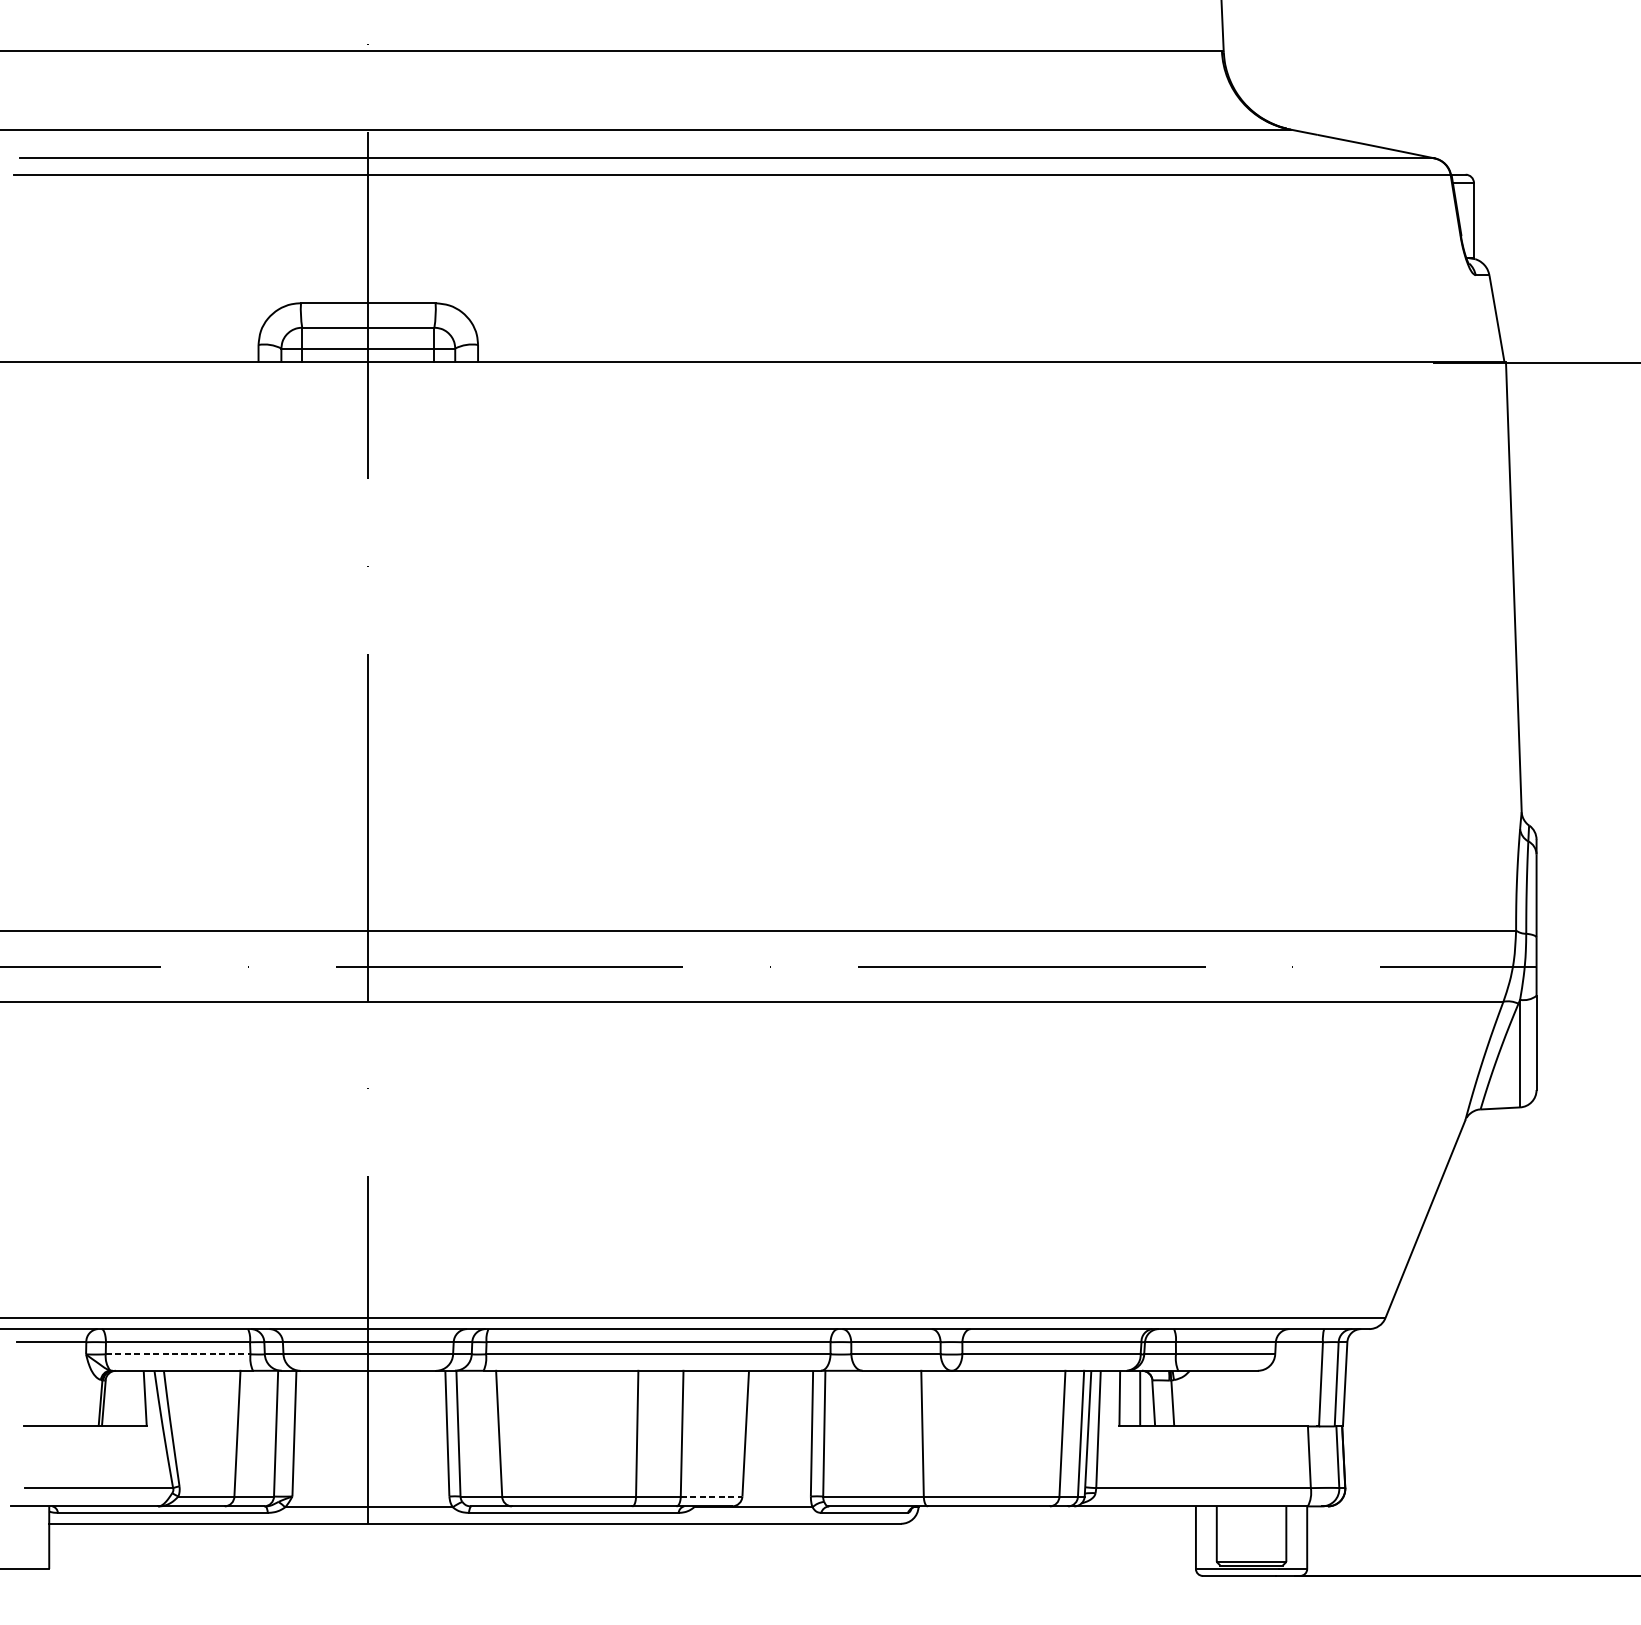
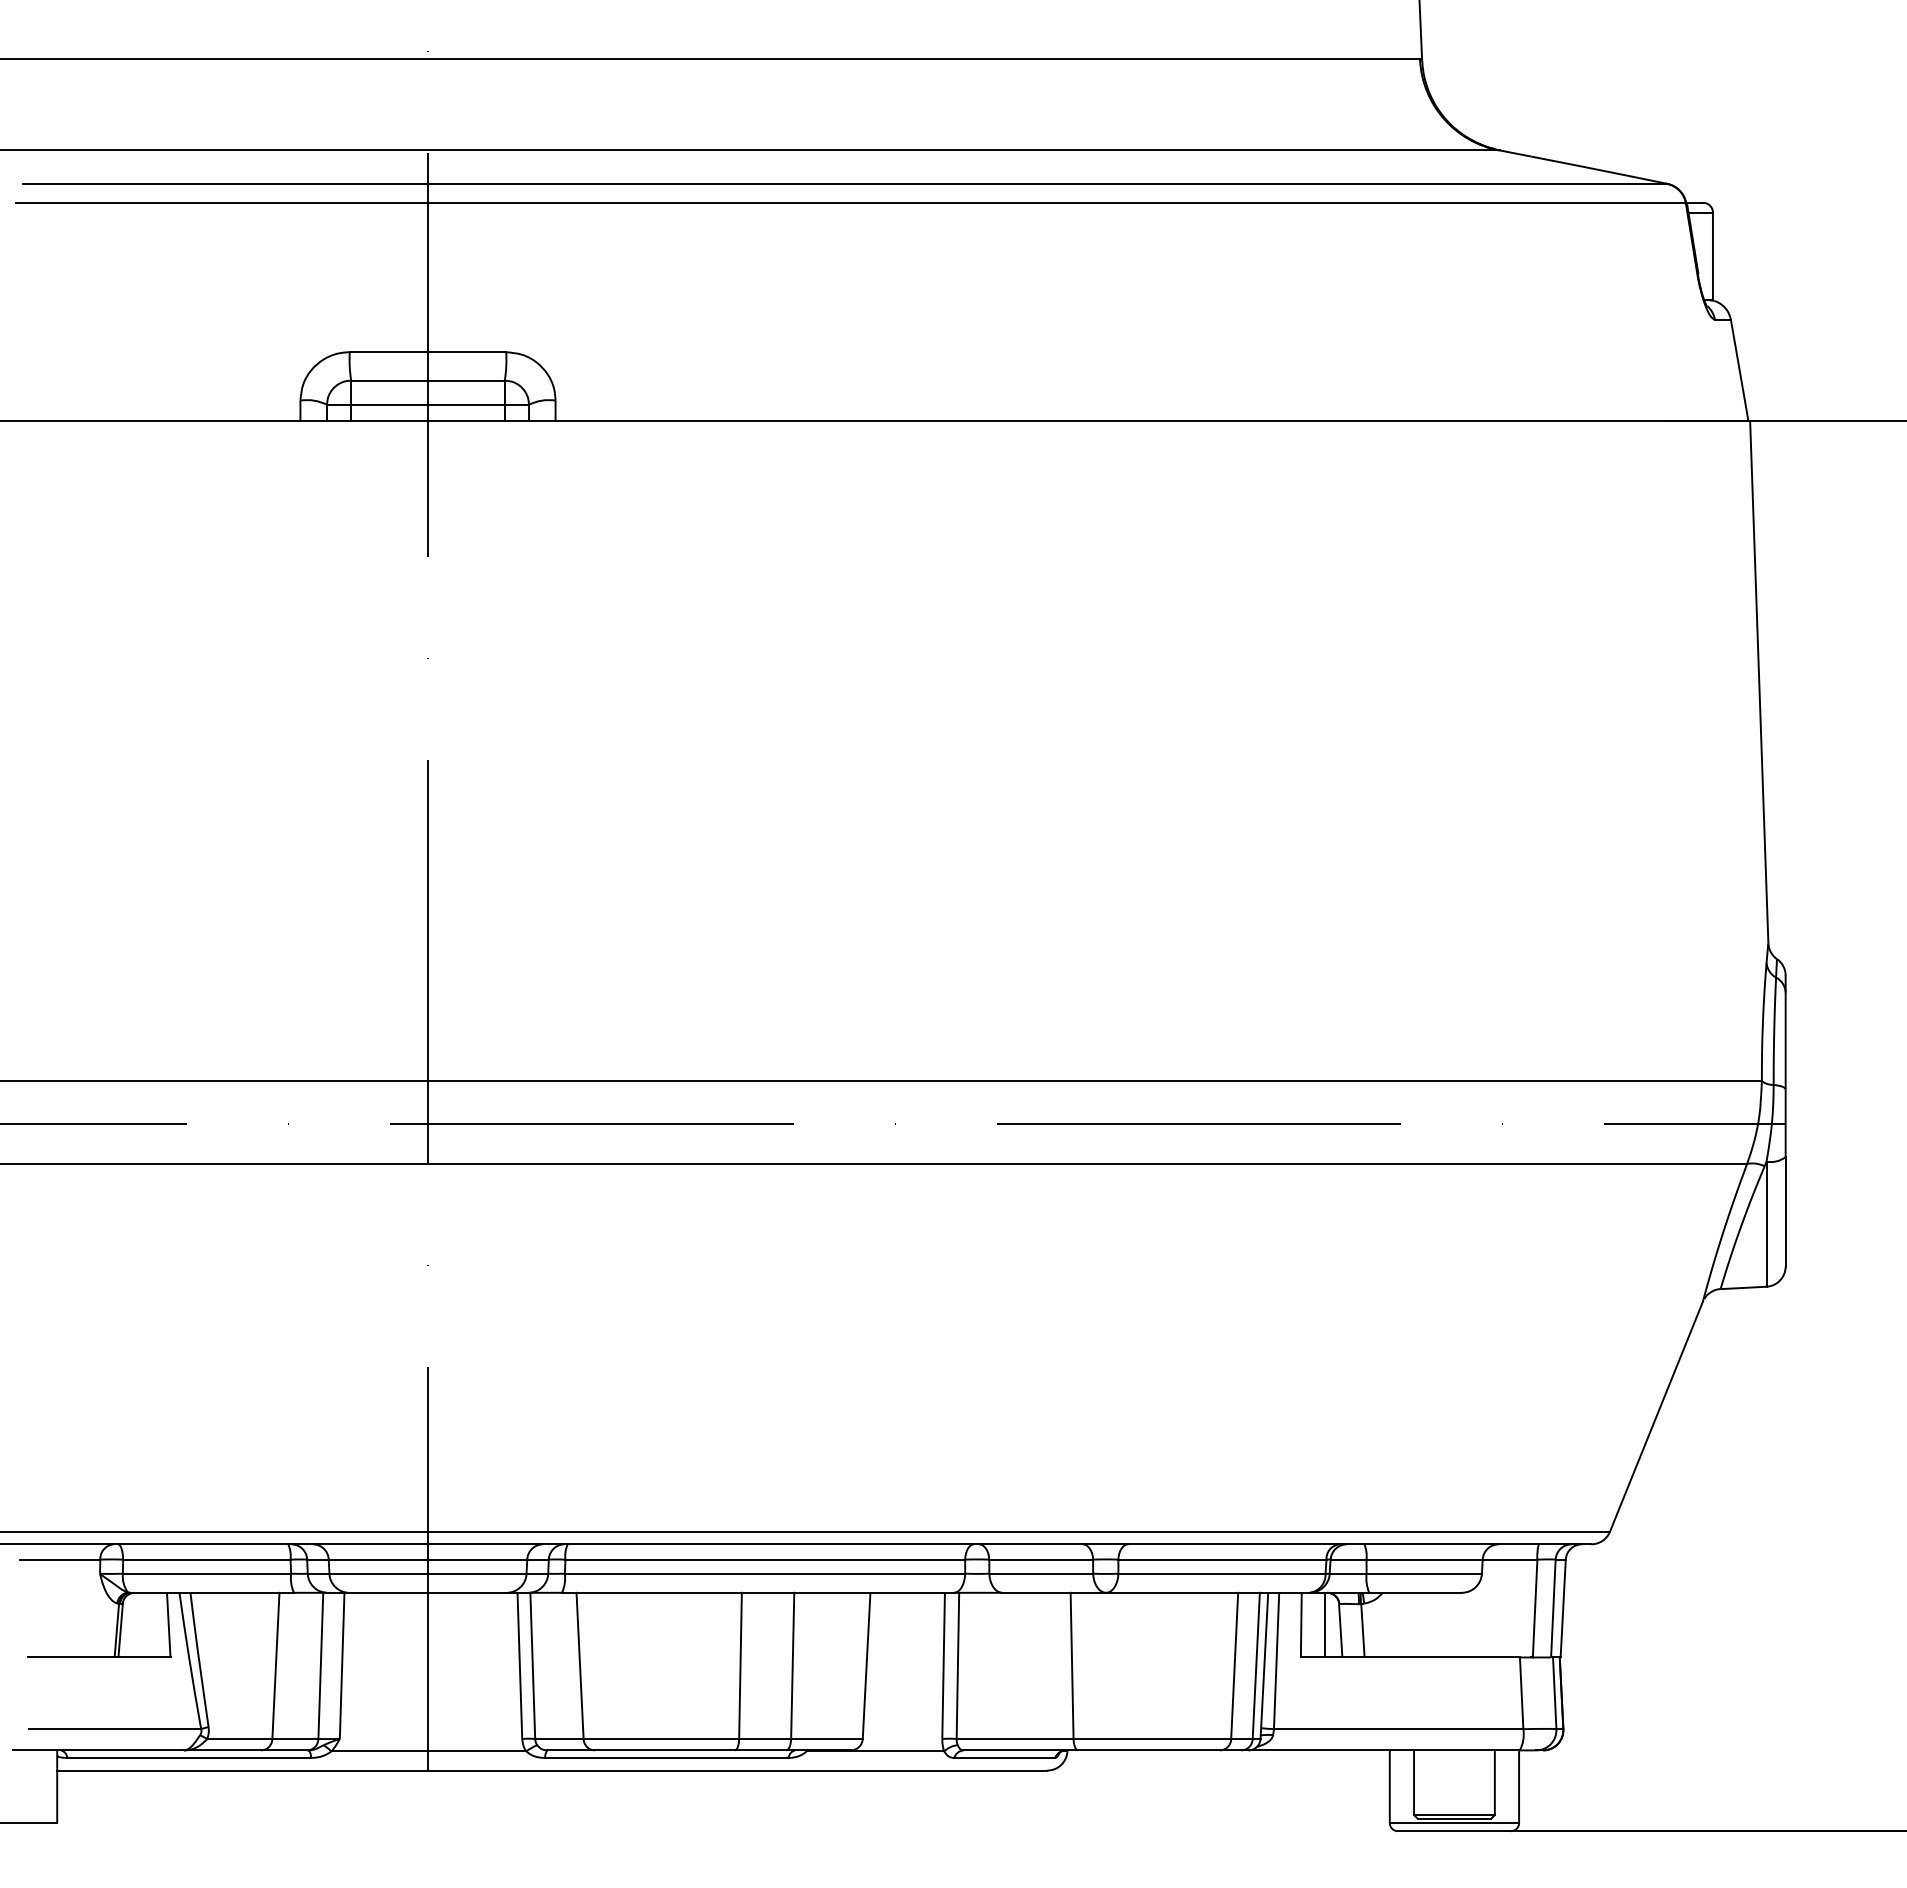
line: (178, 1354) -> (207, 1573), dashed -> solid
line: (711, 1496) -> (826, 1738), dashed -> solid

